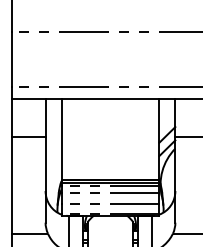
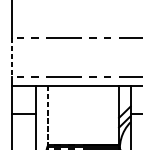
line: (12, 60) -> (12, 58), solid -> dashed
line: (61, 140) -> (47, 116), solid -> dashed

